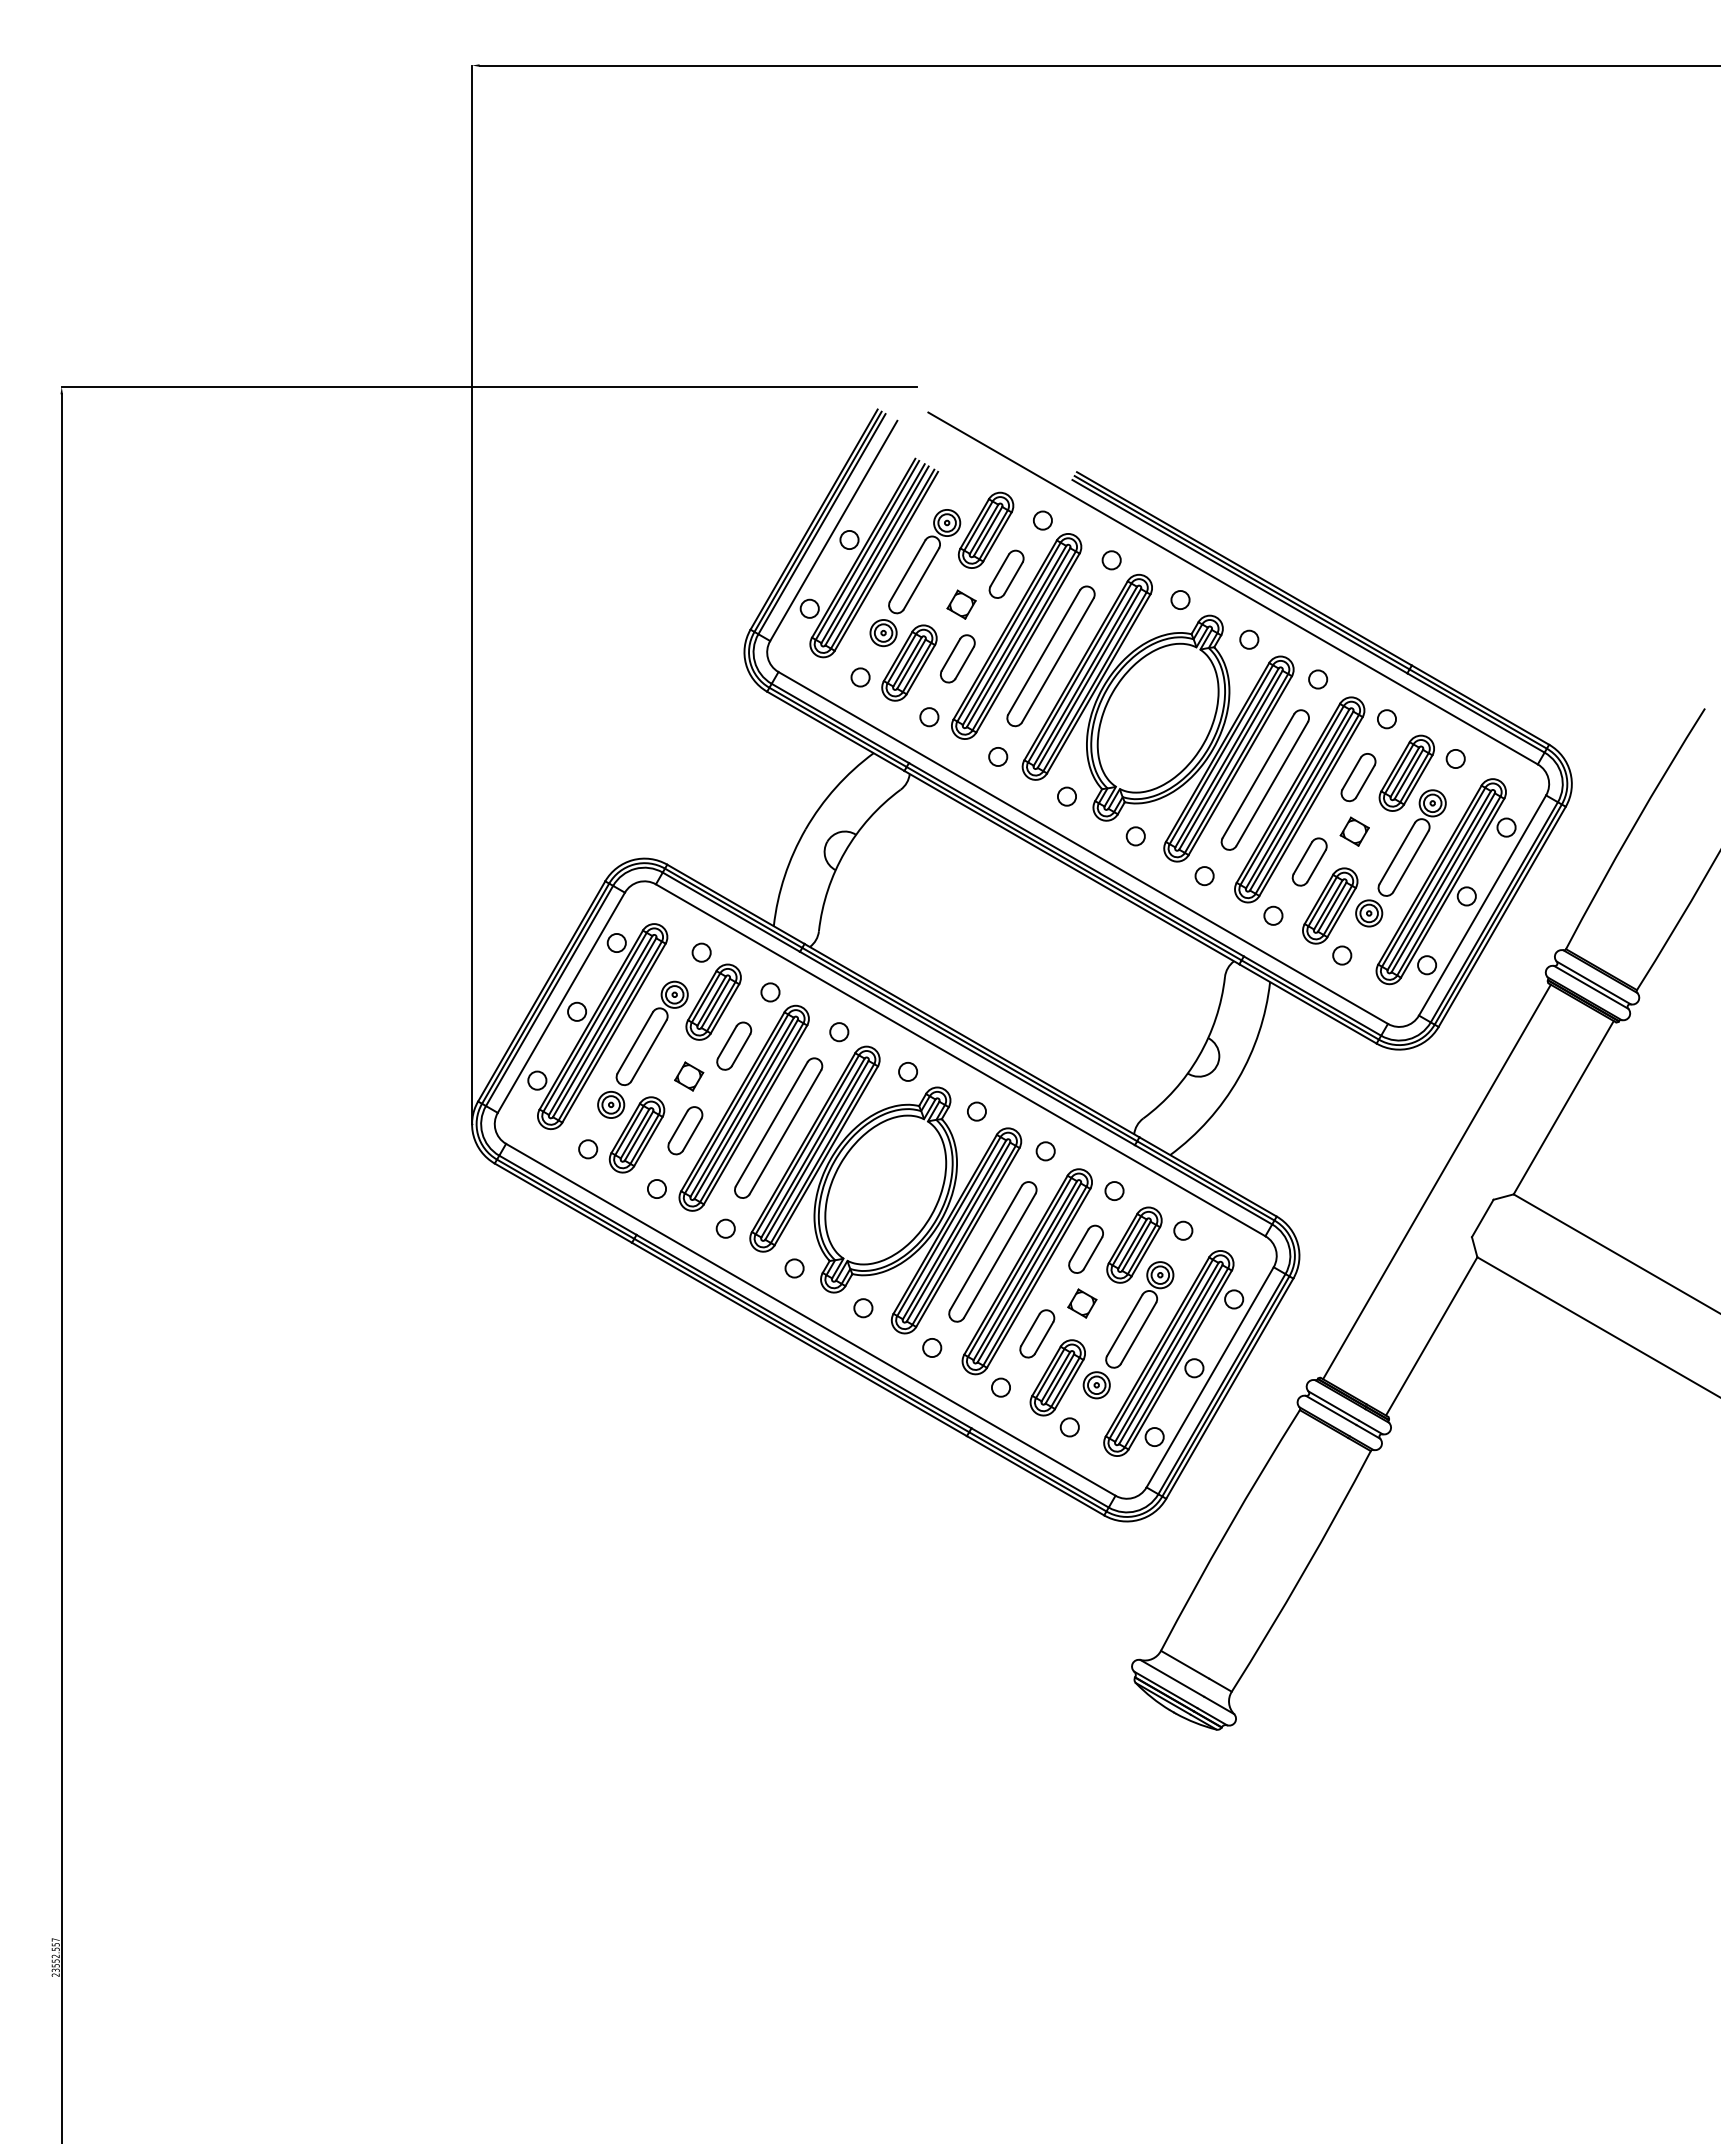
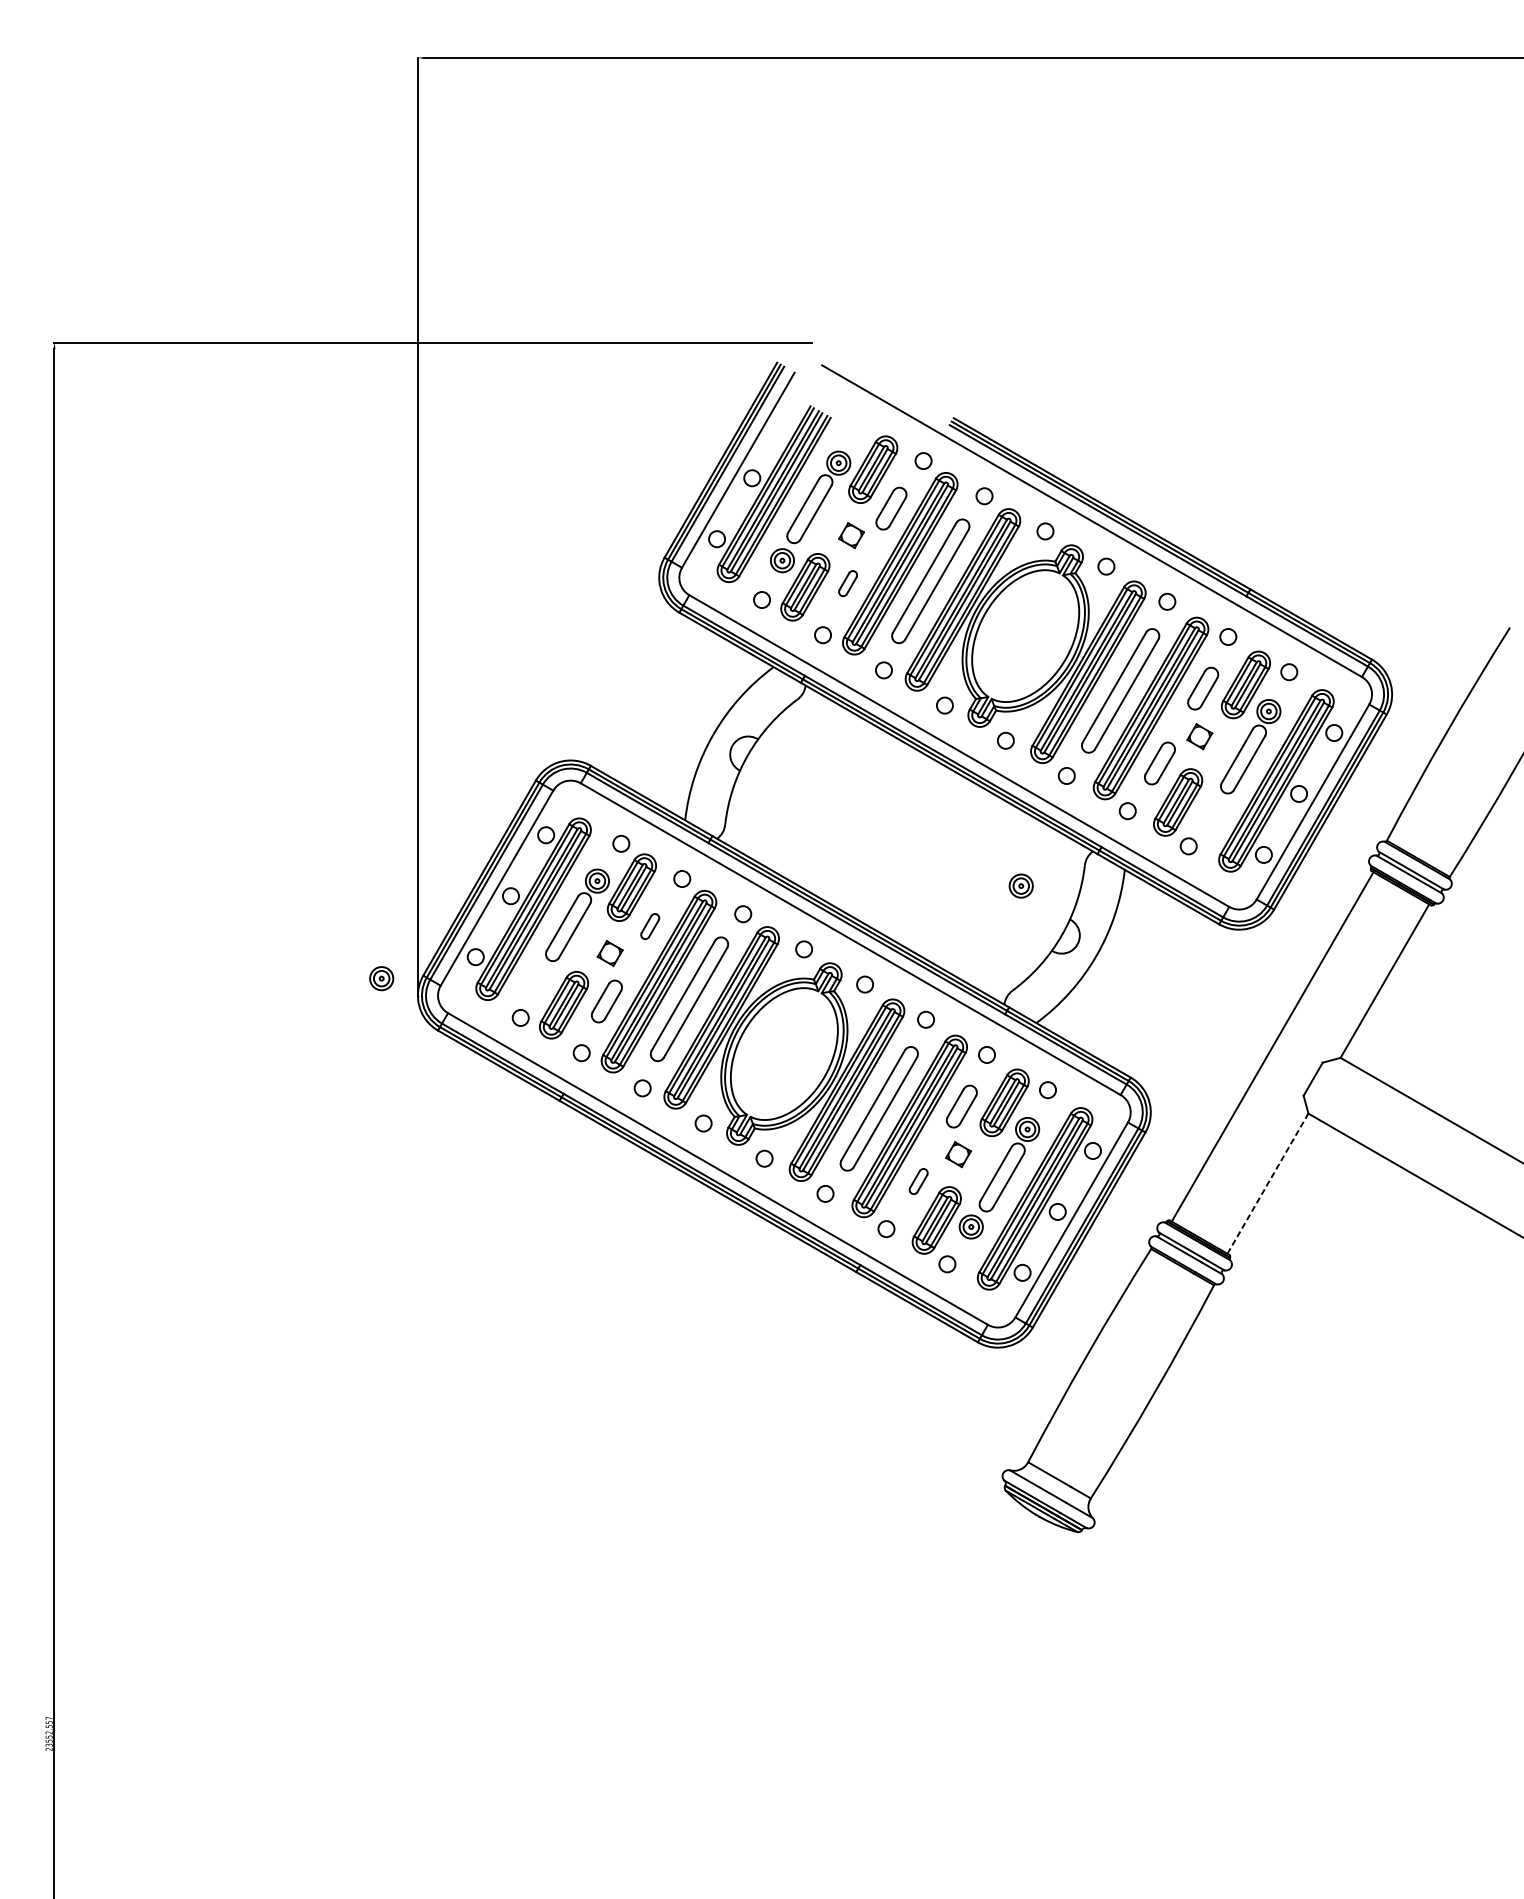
part: (957, 658) -> (847, 583), size x0.6
part: (1369, 913) -> (1021, 886), moved
part: (734, 1045) -> (650, 926), size x0.6
part: (611, 1104) -> (381, 978), moved
part: (1037, 1333) -> (918, 1181), size x0.6
line: (1431, 1335) -> (1267, 1182), solid -> dashed

